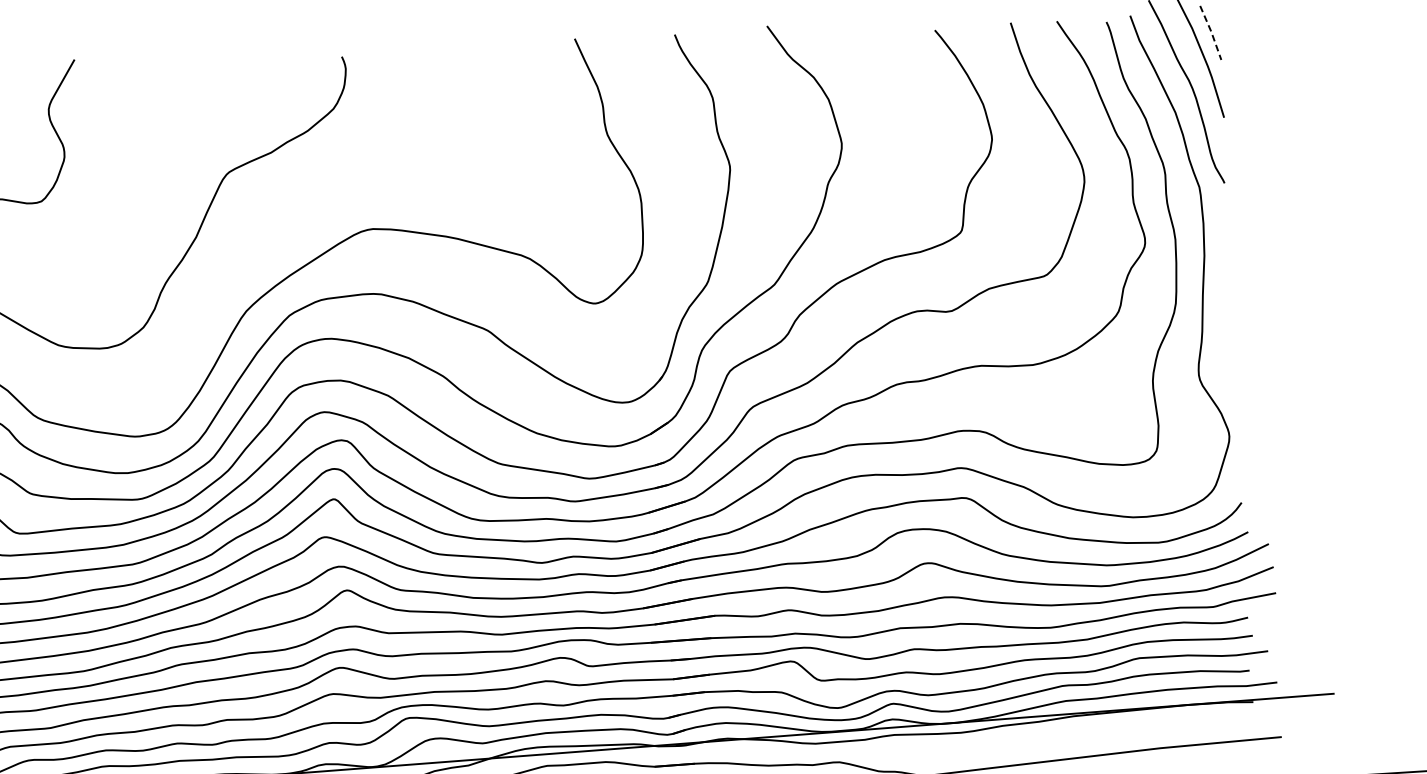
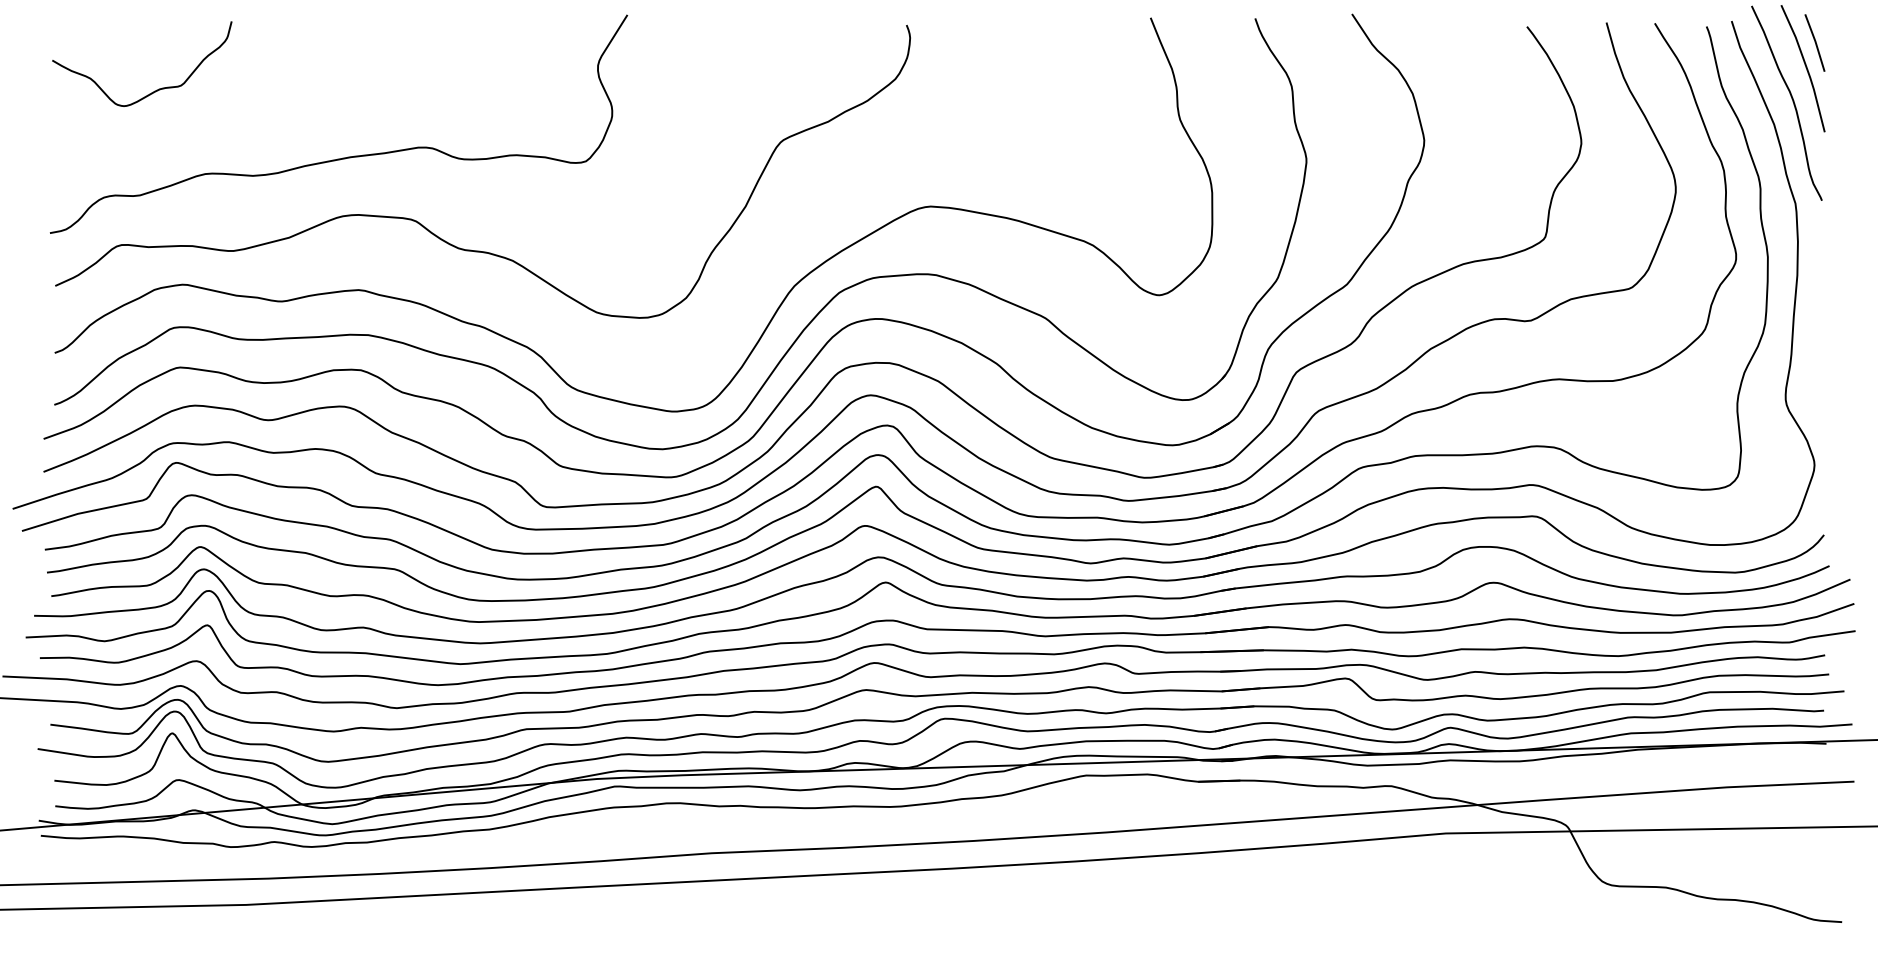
line: (1211, 32) -> (1815, 42), dashed -> solid

